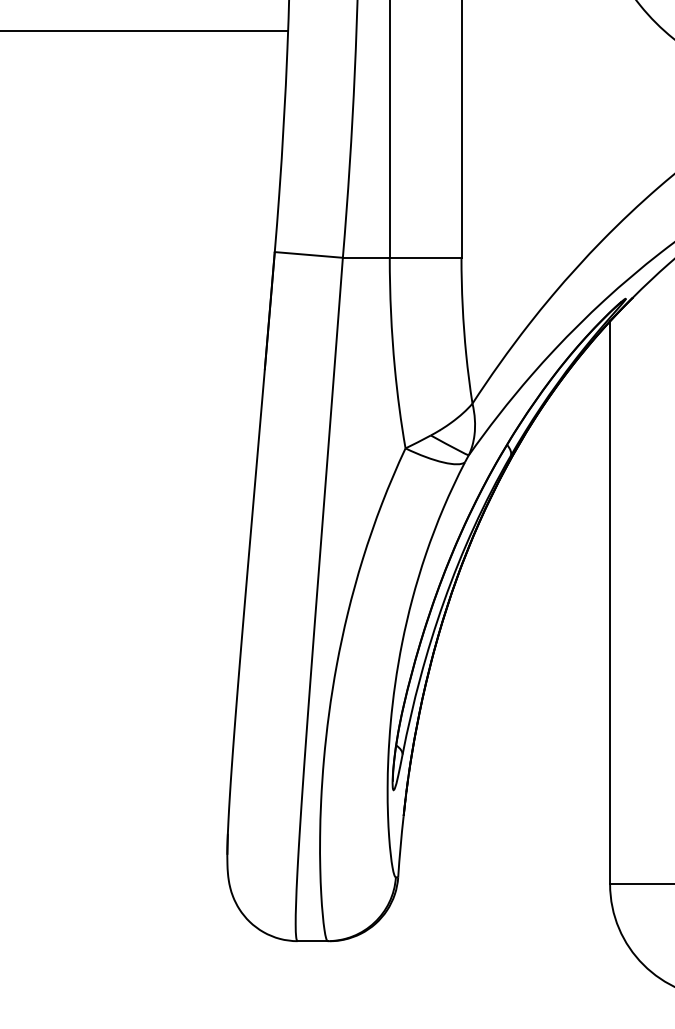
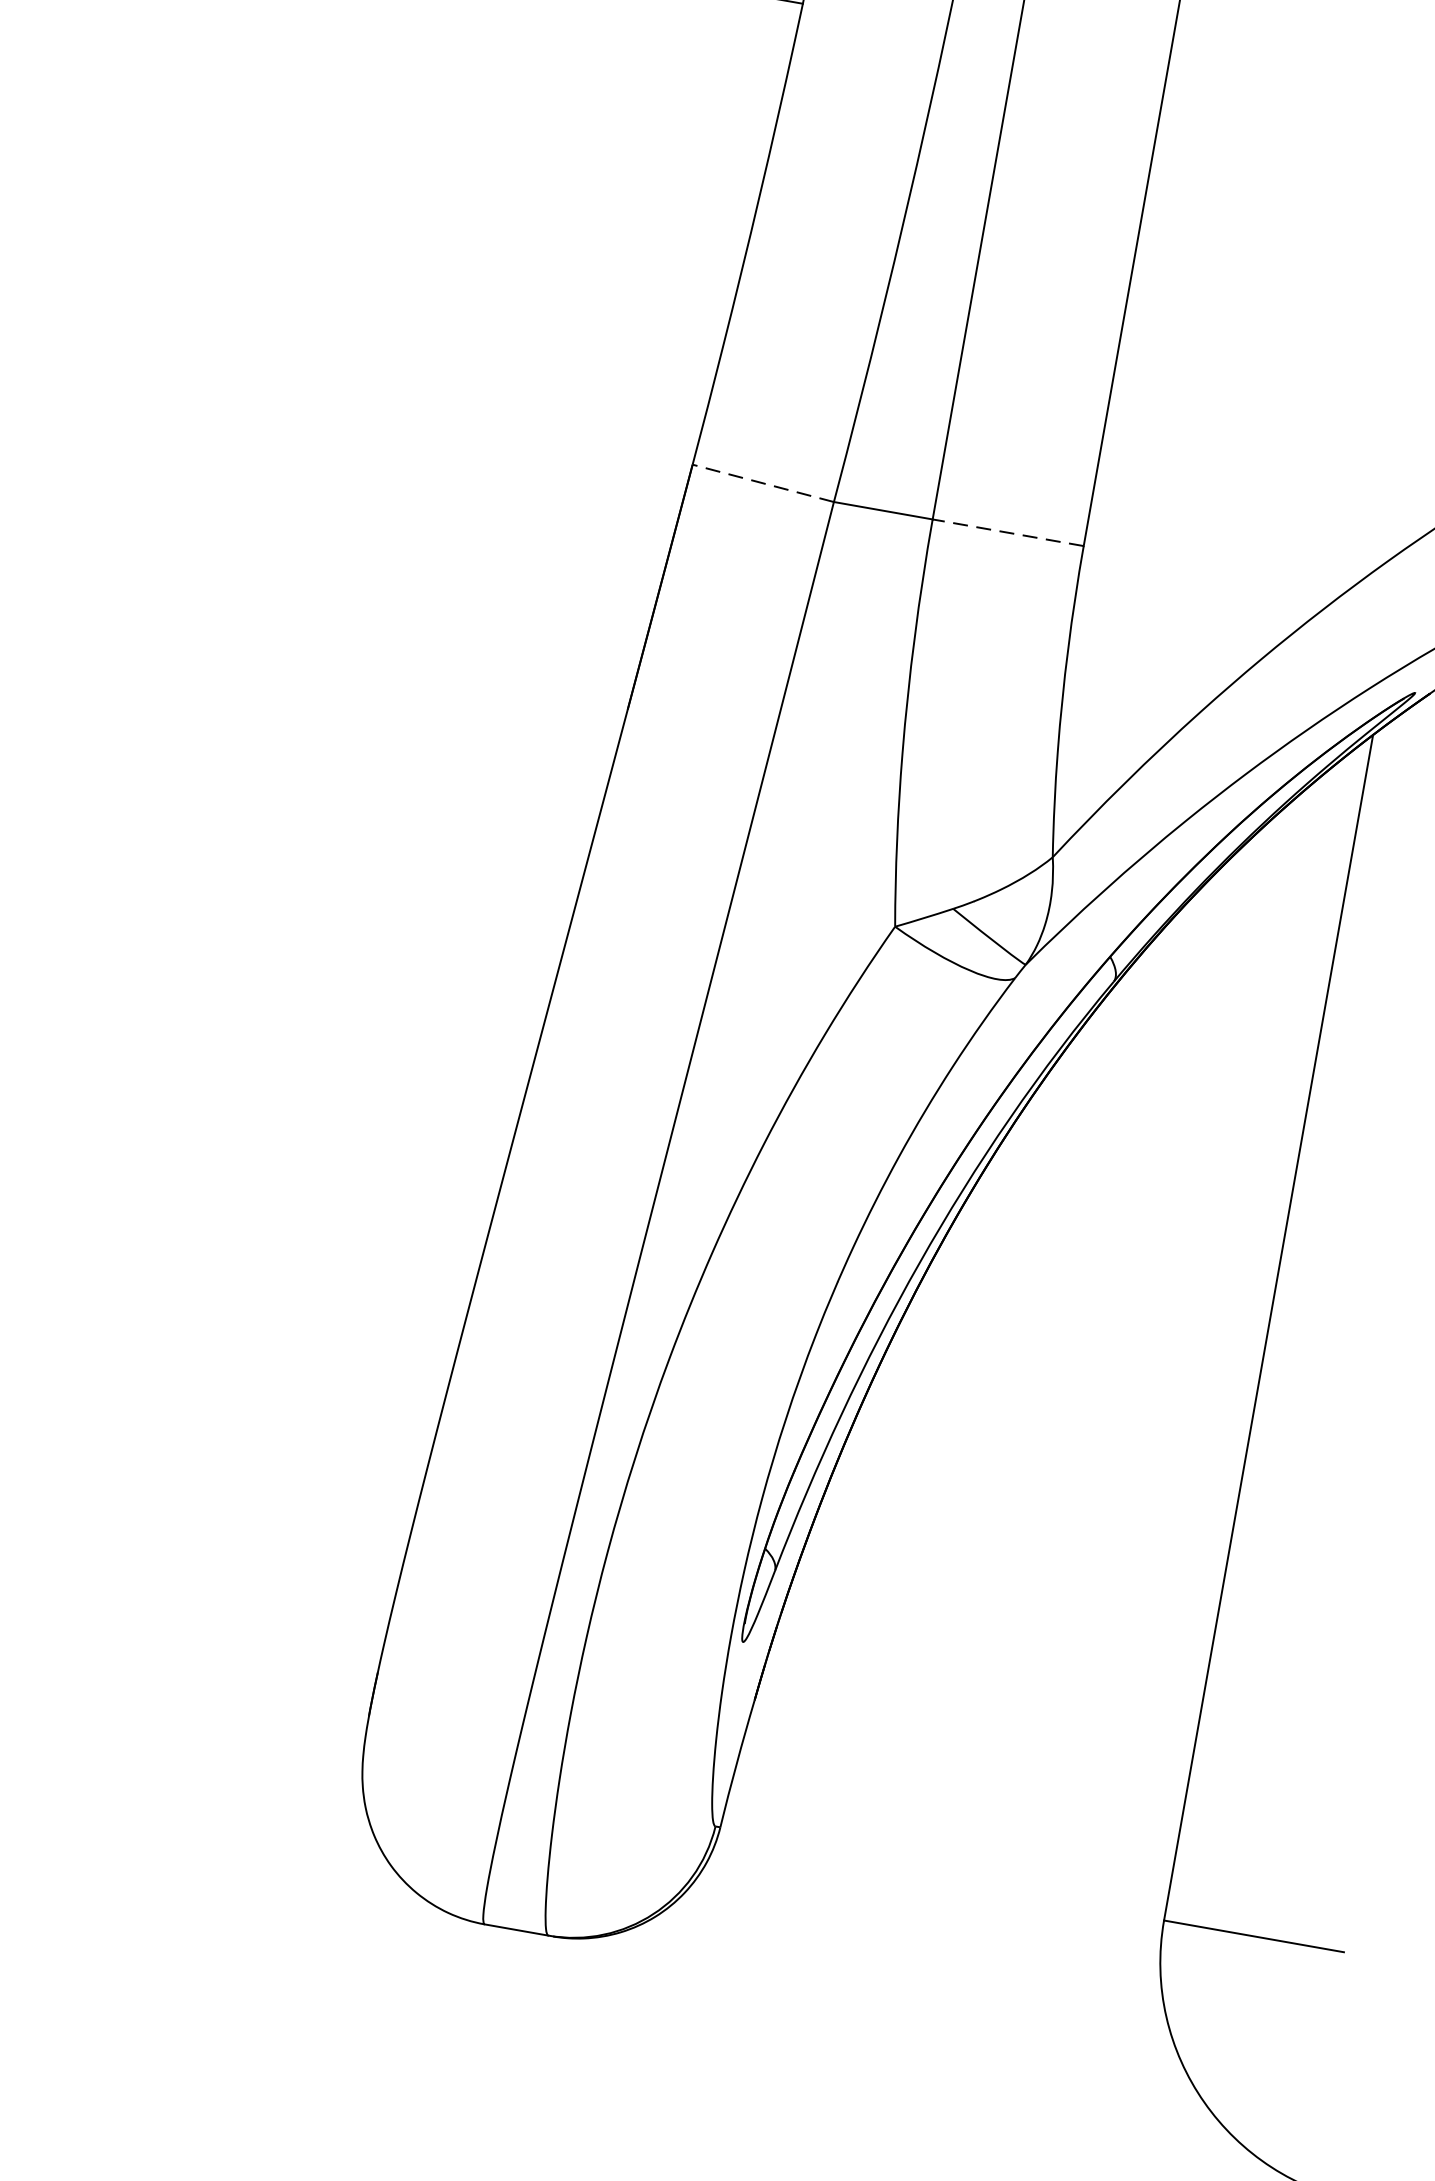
line: (308, 254) -> (762, 482), solid -> dashed
line: (425, 257) -> (1008, 532), solid -> dashed

